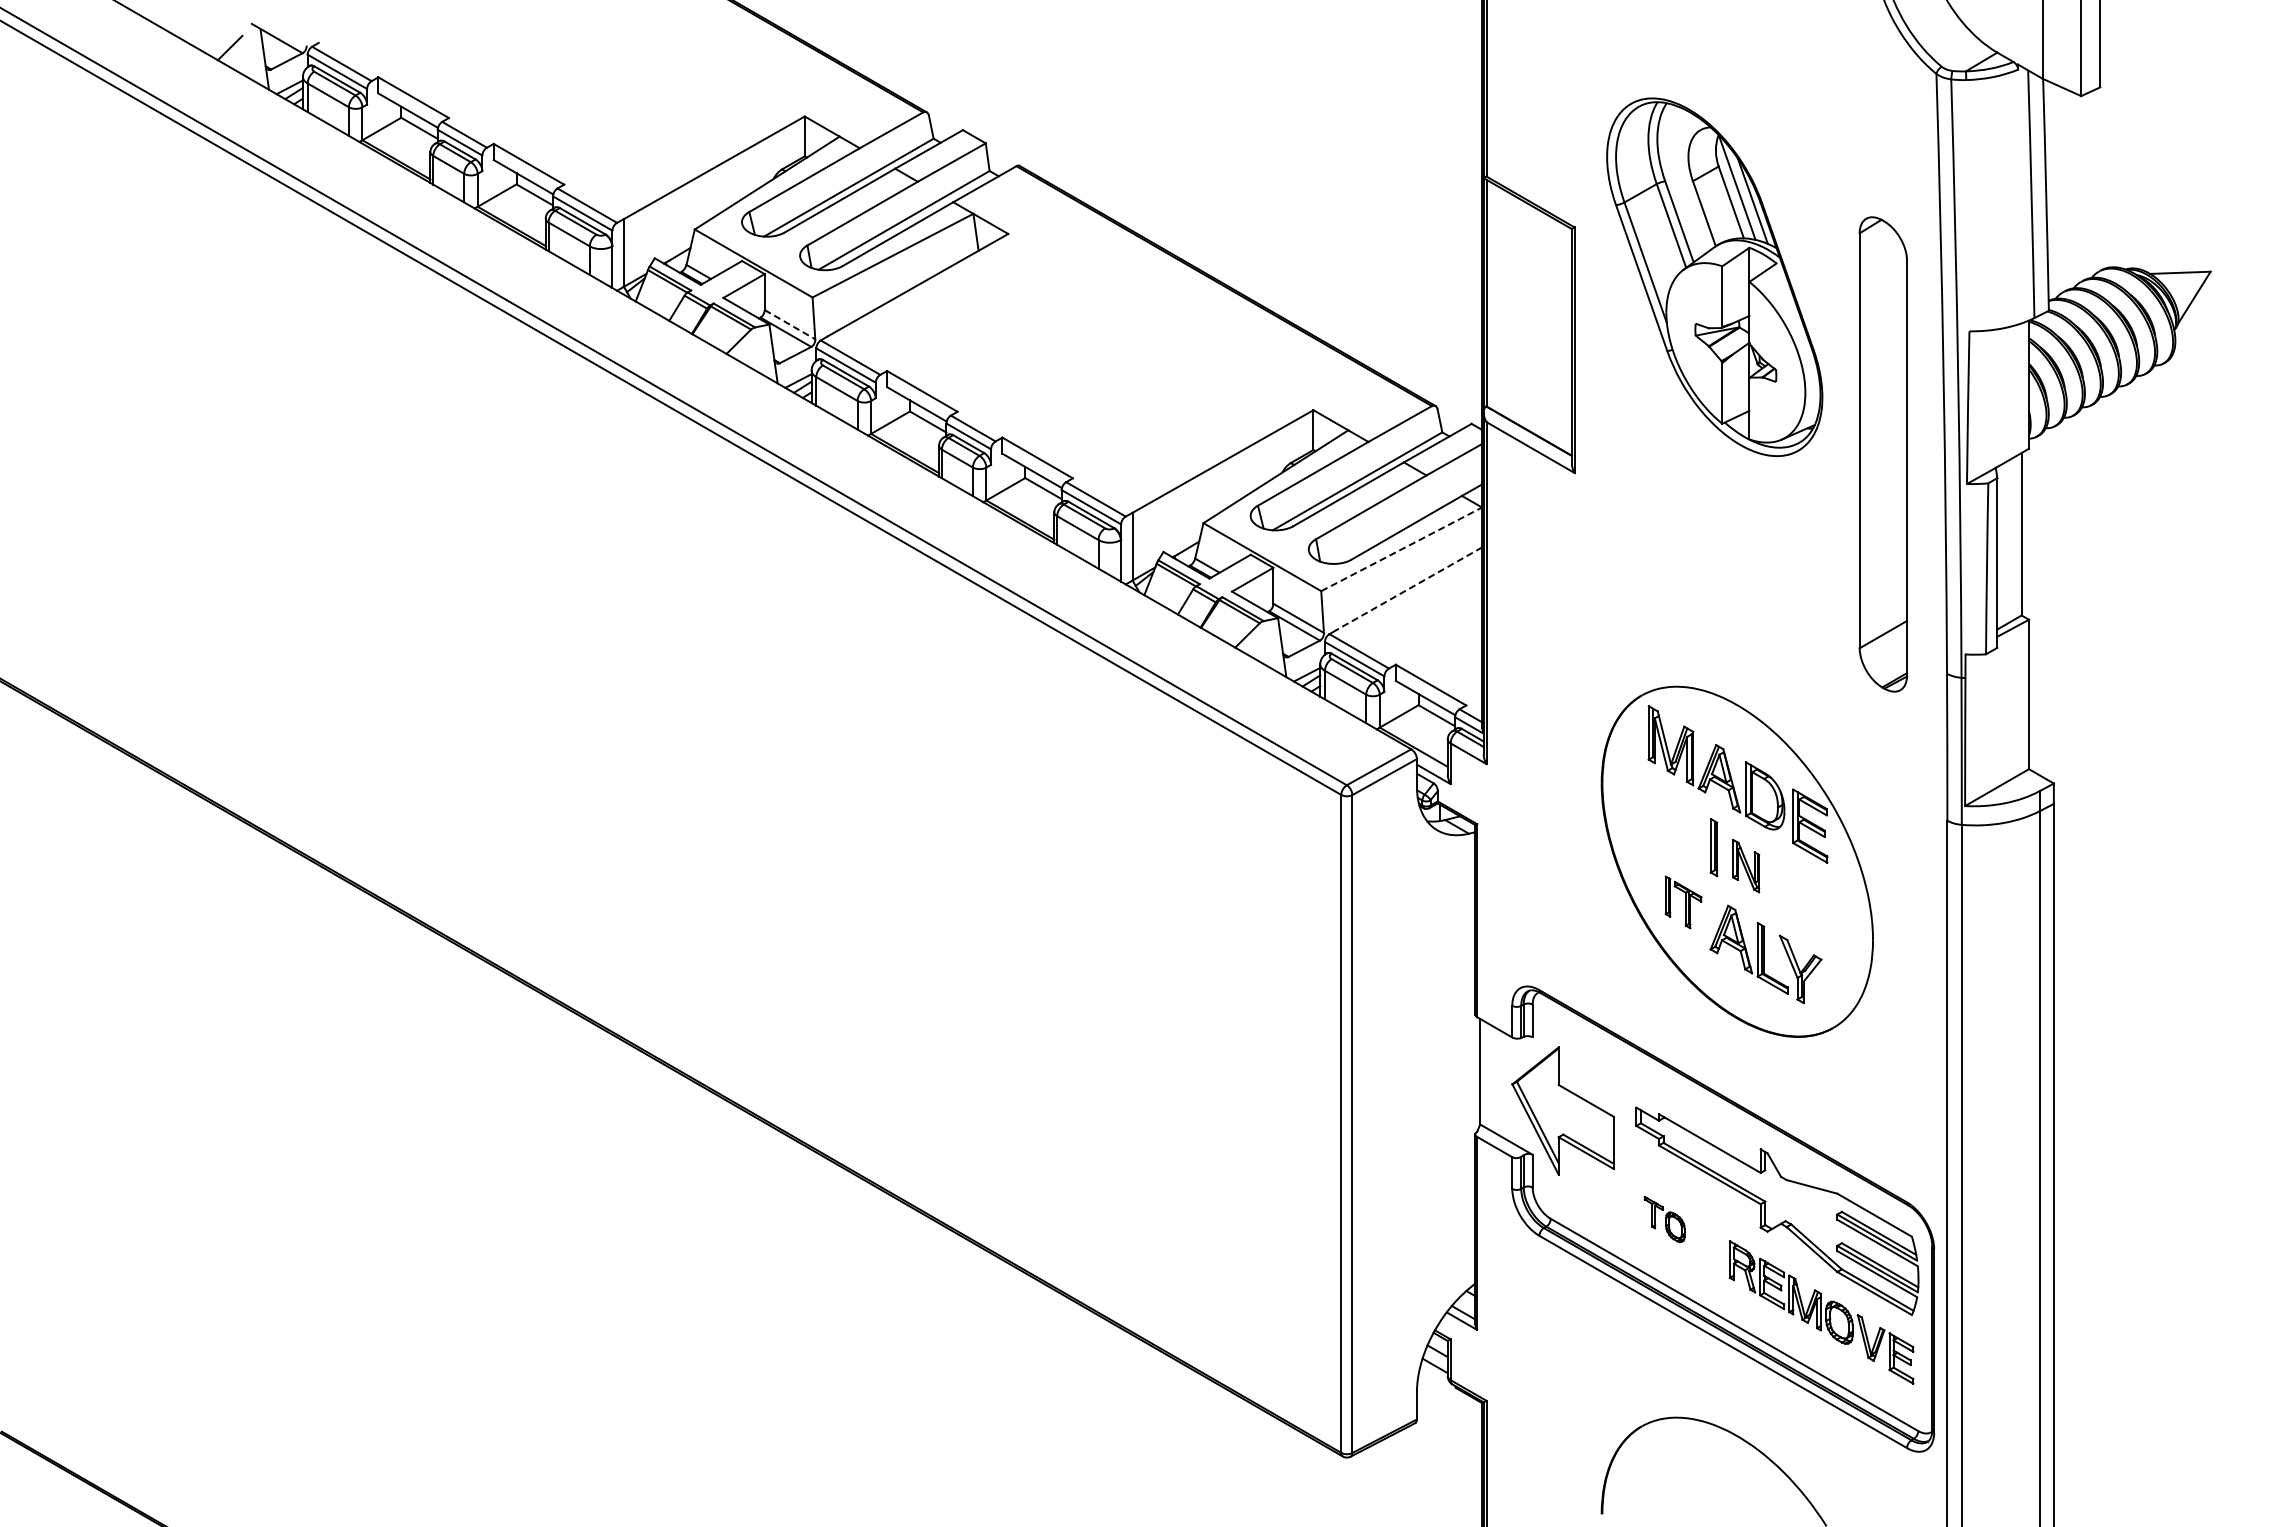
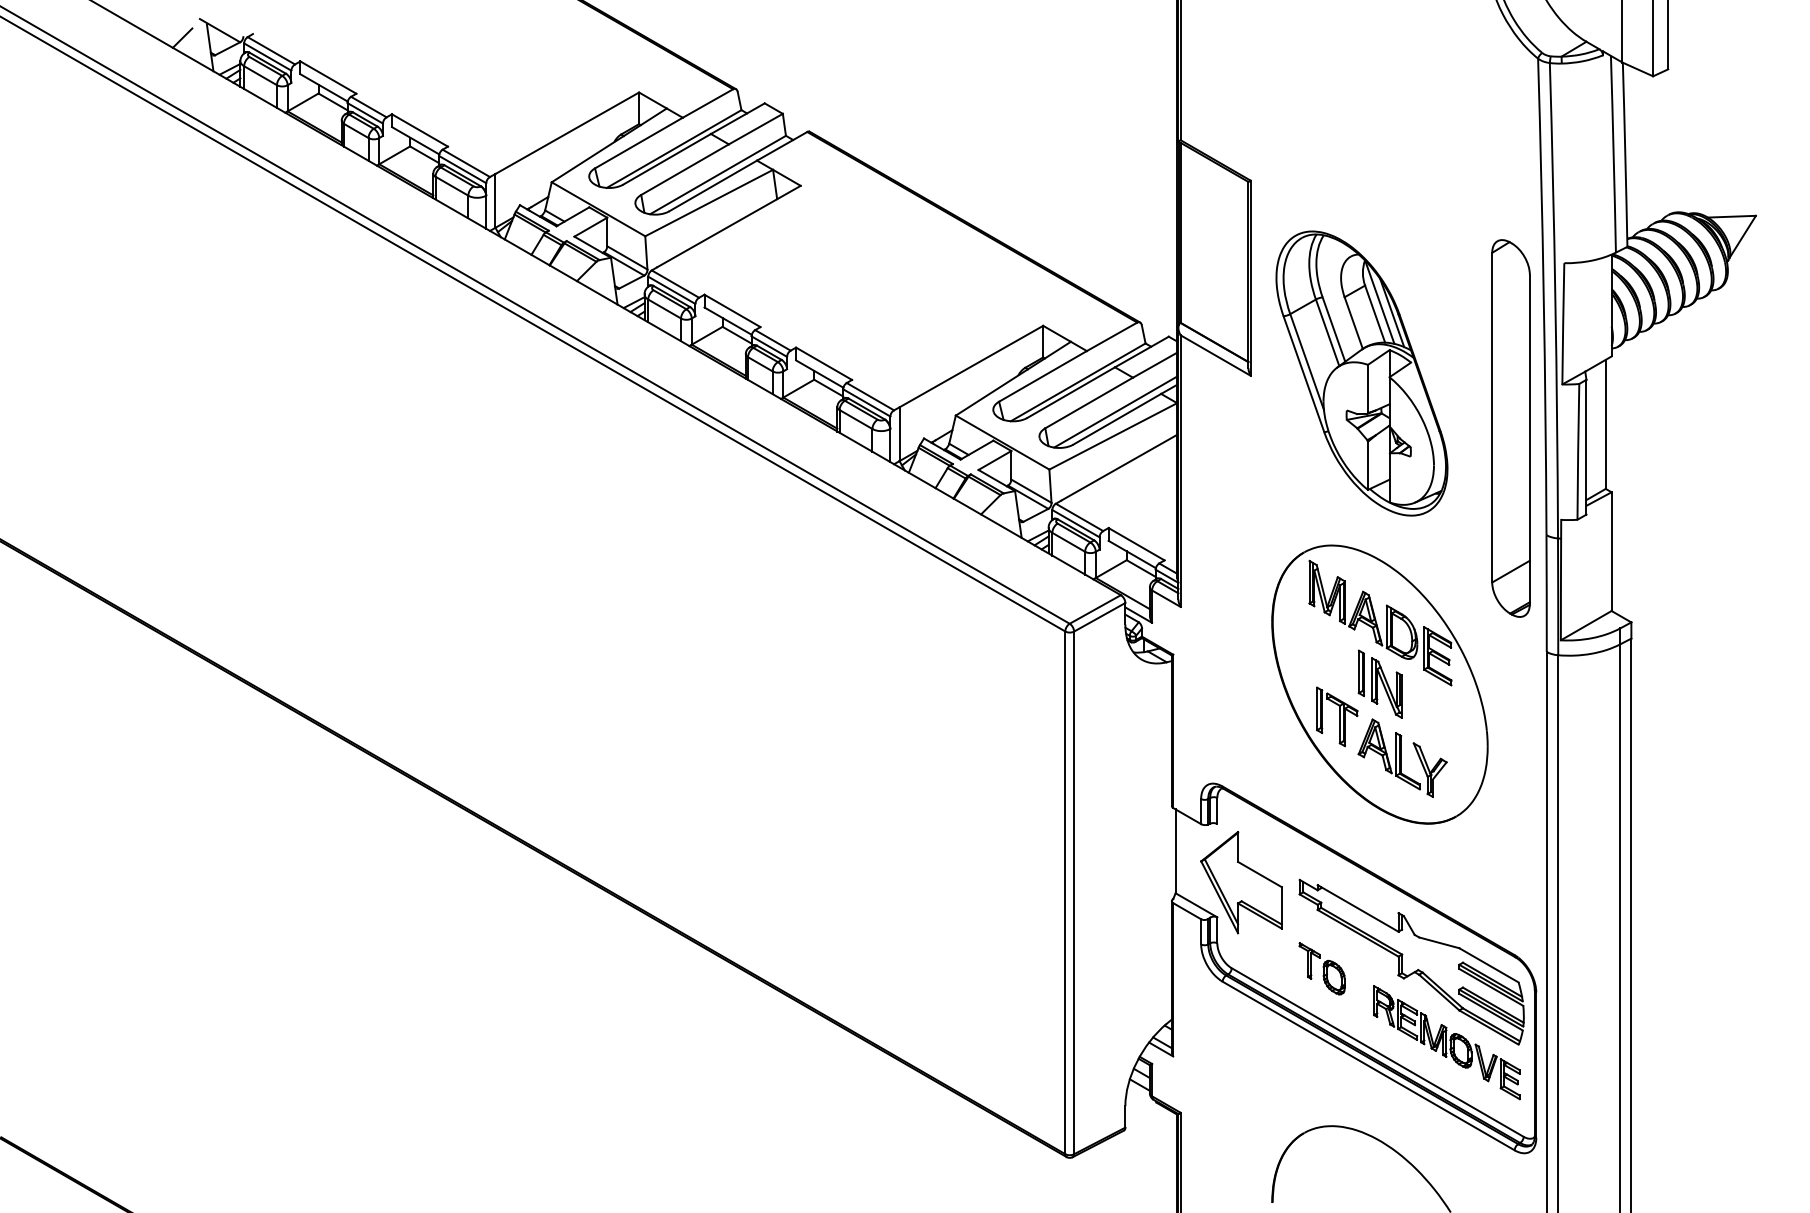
part: (1714, 276) -> (1361, 372), moved
line: (790, 324) -> (627, 257), dashed -> solid
part: (1883, 454) -> (1511, 428), moved
line: (1404, 518) -> (1115, 411), added
line: (1401, 549) -> (1113, 436), dashed -> solid
line: (1408, 589) -> (1118, 468), dashed -> solid
part: (1745, 865) -> (1386, 687), size x1.43
part: (1683, 902) -> (1337, 716), size x1.43
part: (1664, 1219) -> (1322, 968), size x1.43

